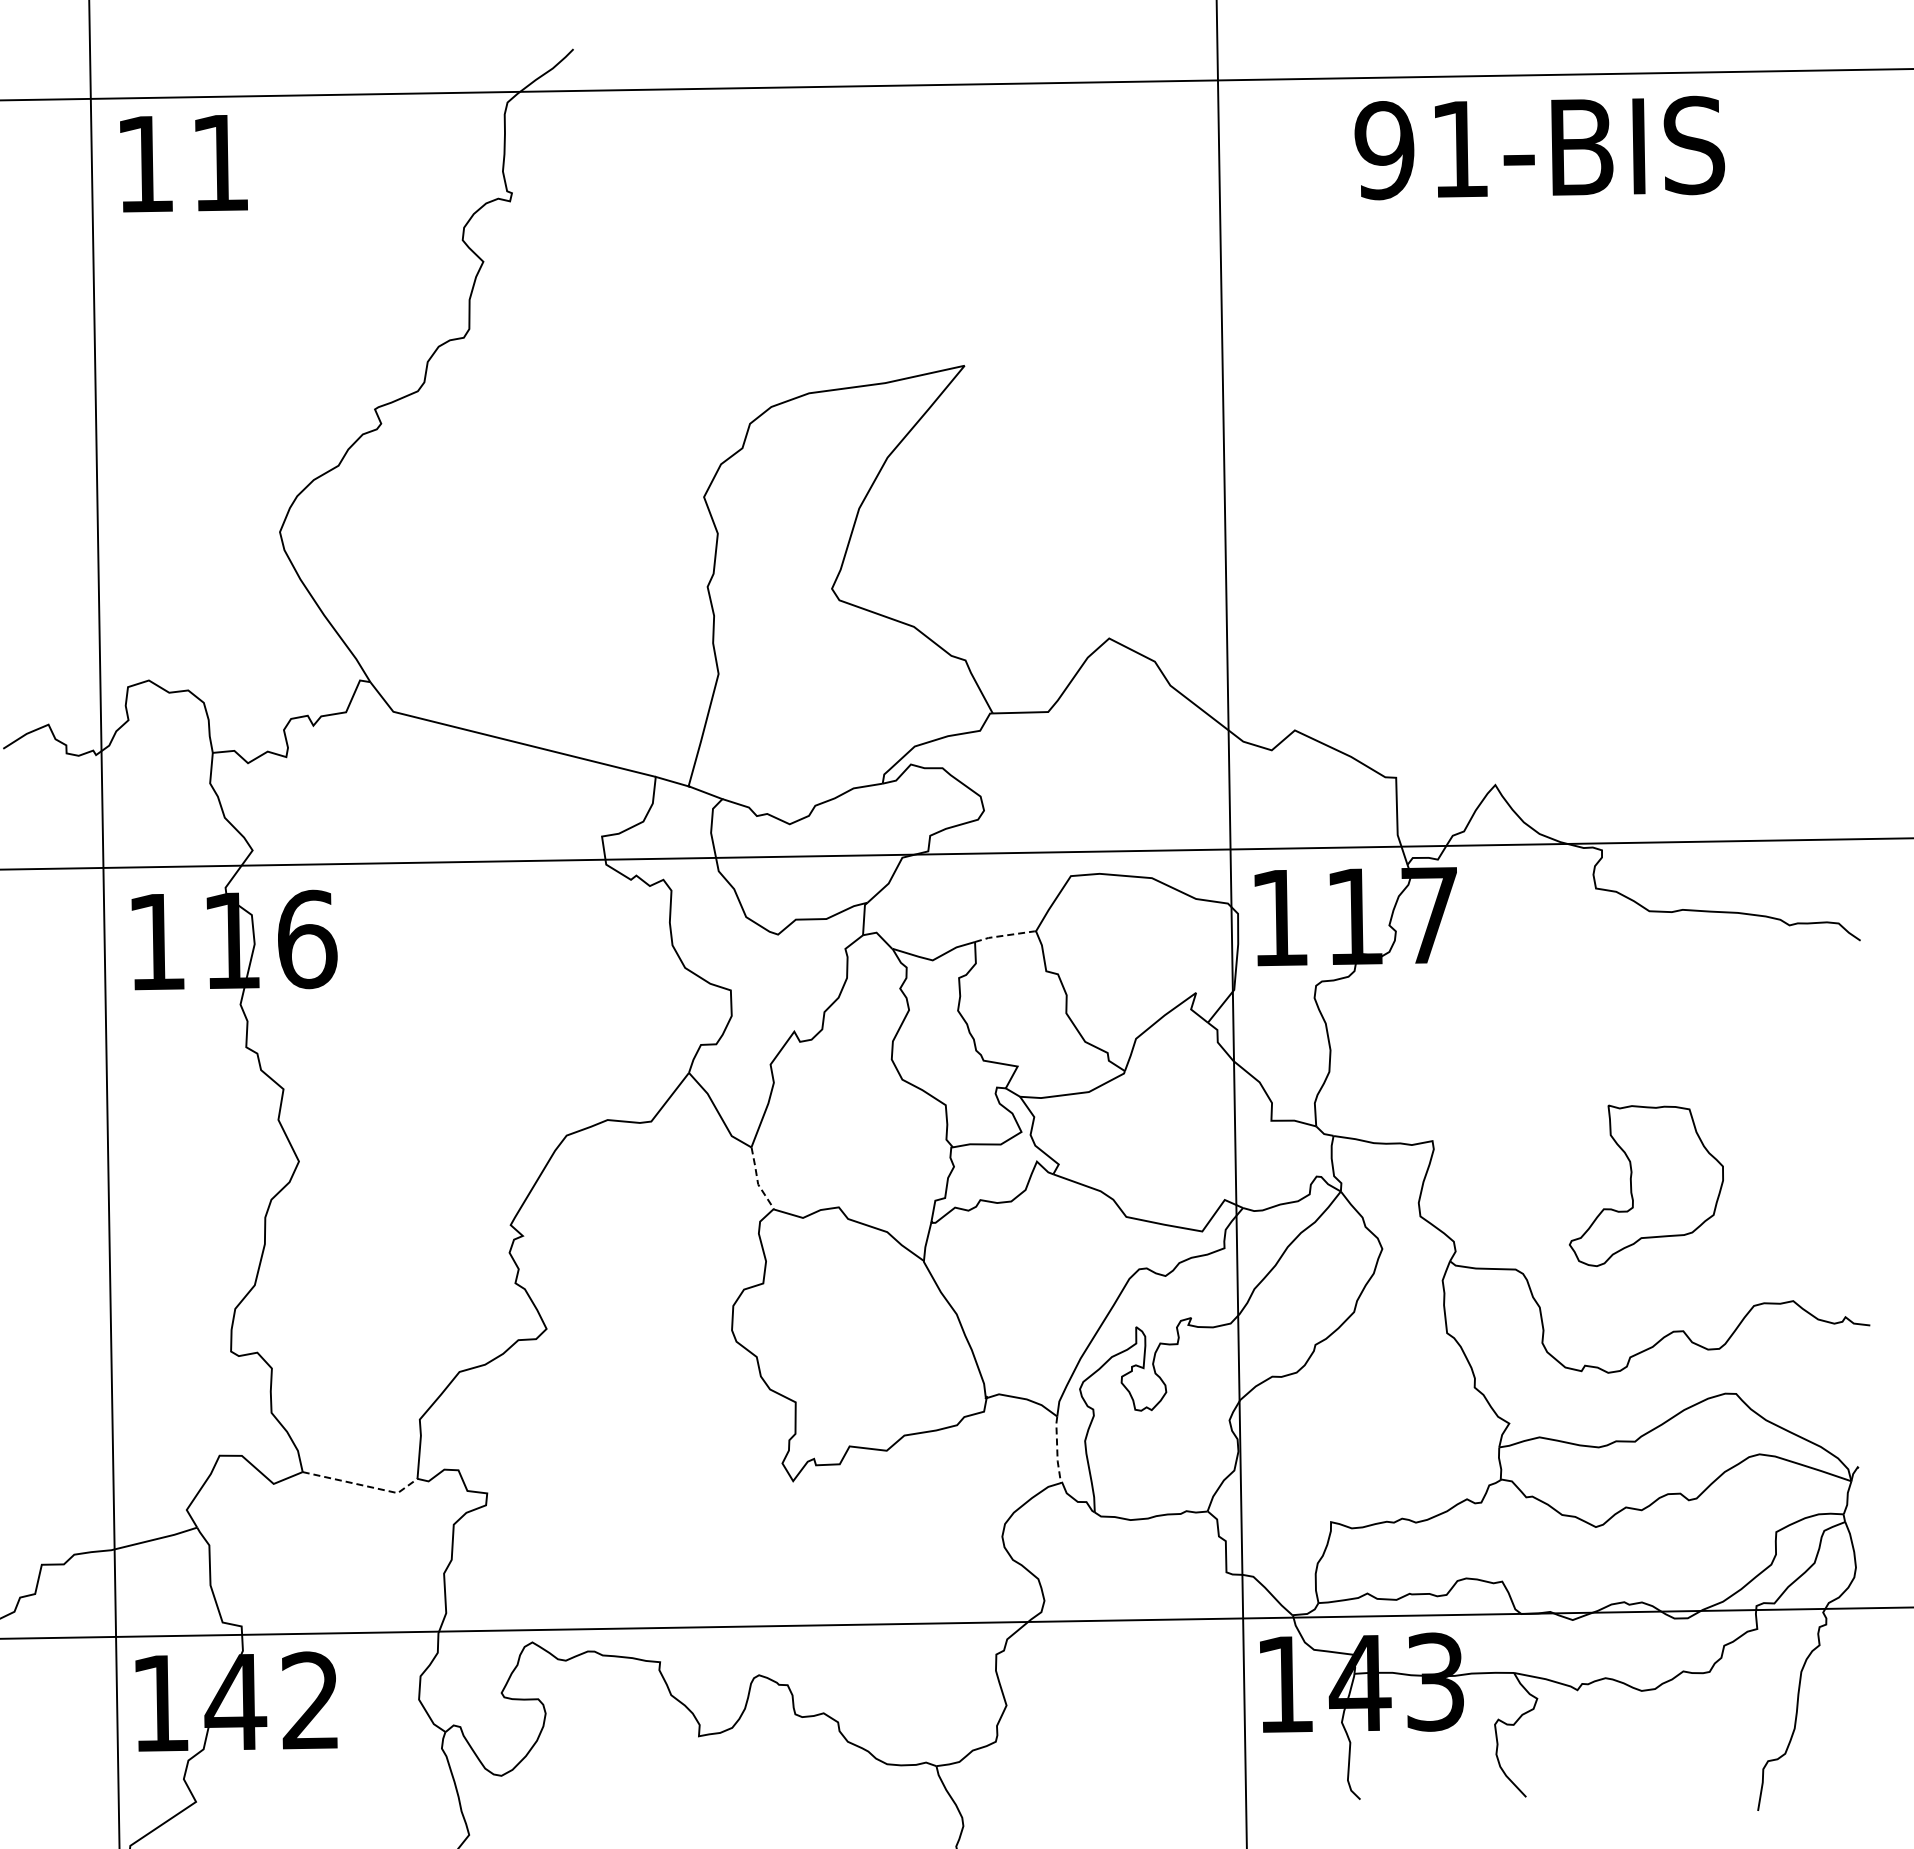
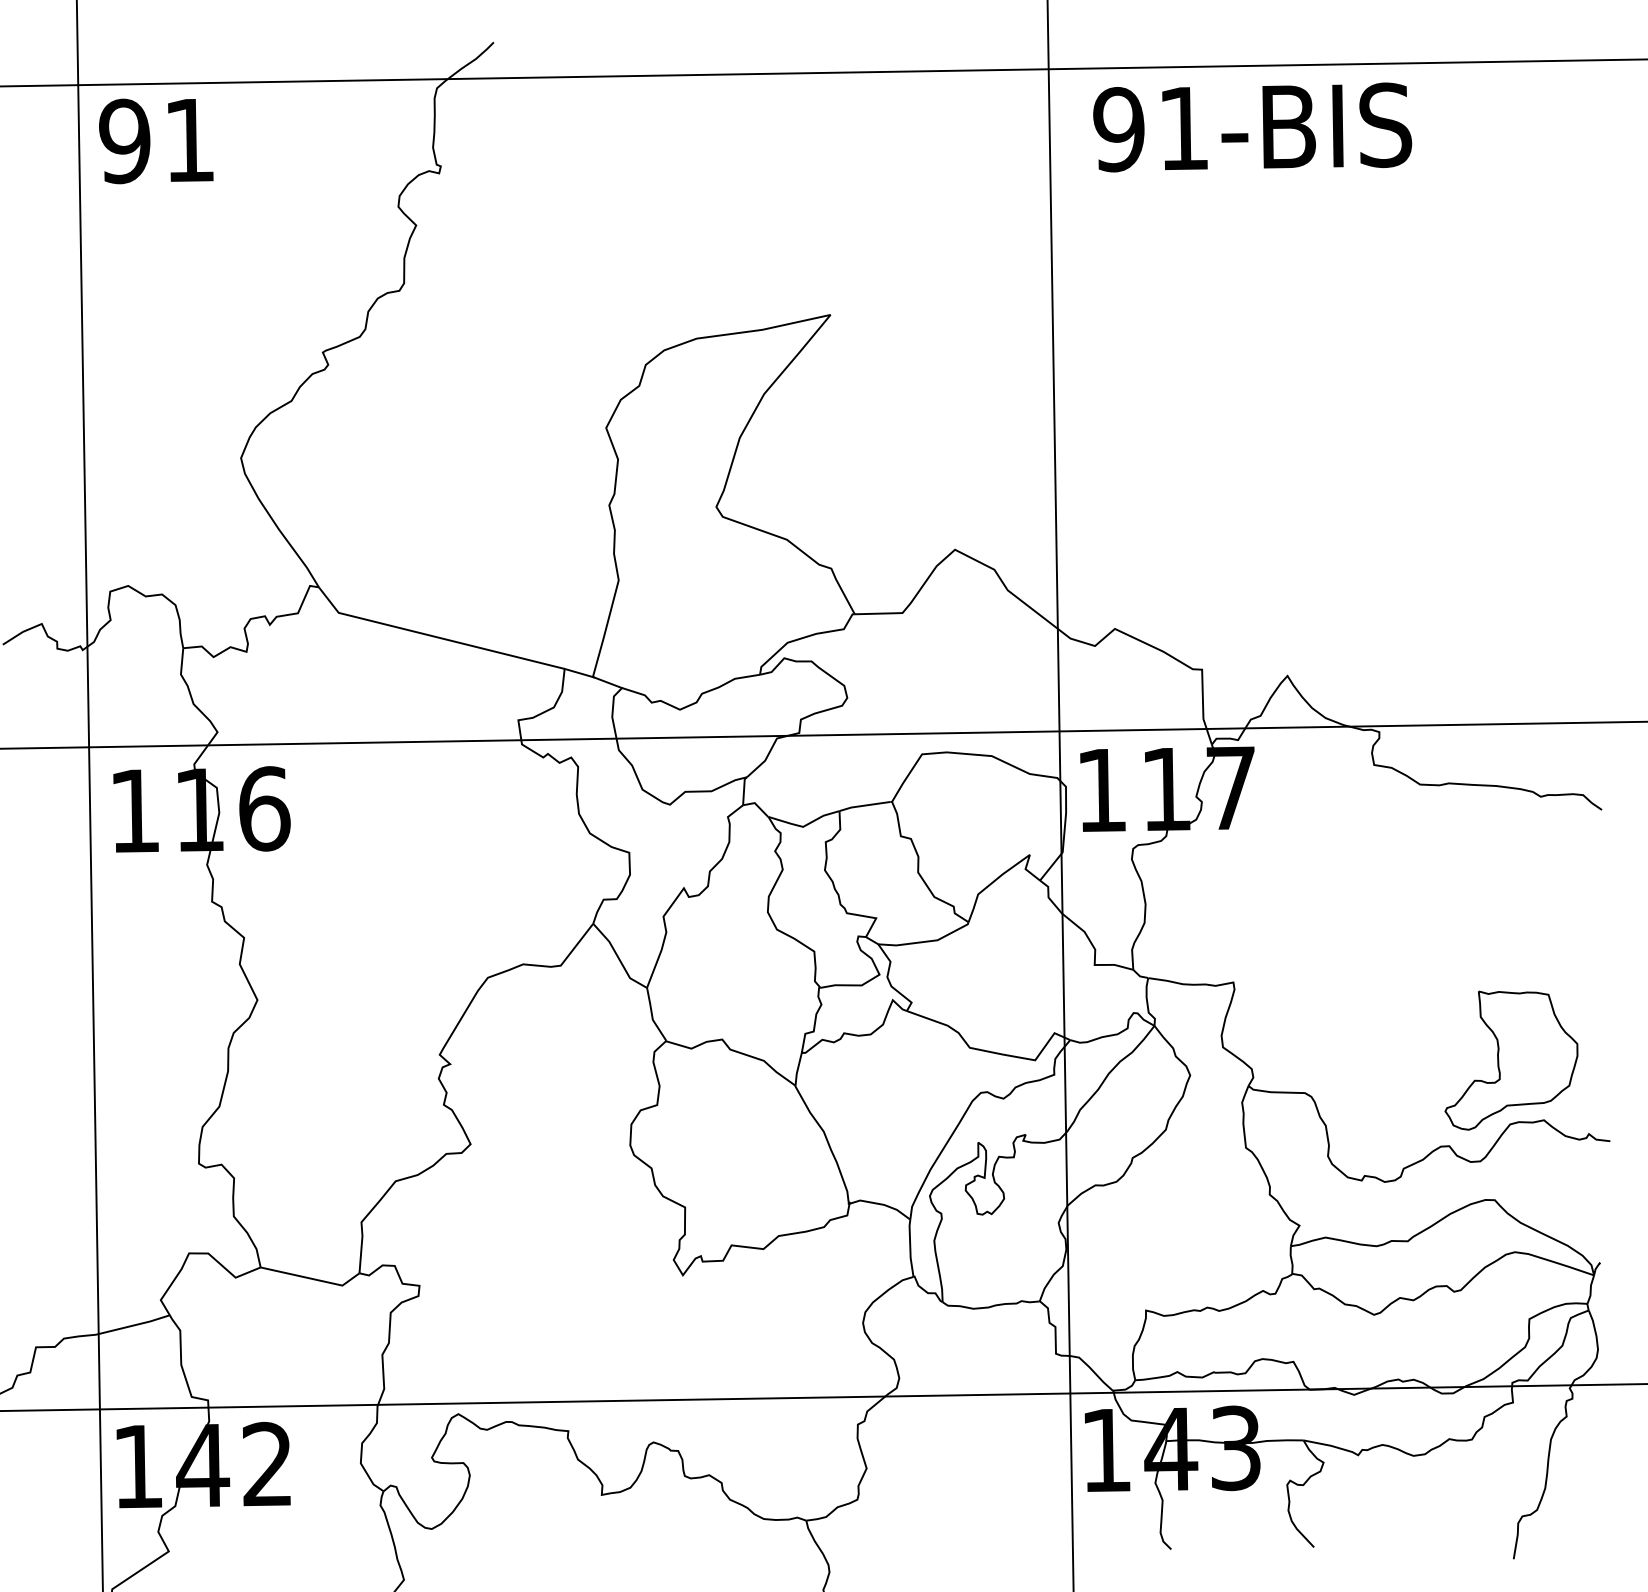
text: (1539, 147) -> (1252, 127), moved
text: (144, 163) -> (124, 140), 11 -> 91
line: (1004, 935) -> (864, 805), dashed -> solid
line: (757, 1180) -> (652, 1016), dashed -> solid
part: (1645, 1185) -> (1510, 1060), moved
line: (1057, 1450) -> (910, 1248), dashed -> solid
line: (362, 1485) -> (312, 1279), dashed -> solid

